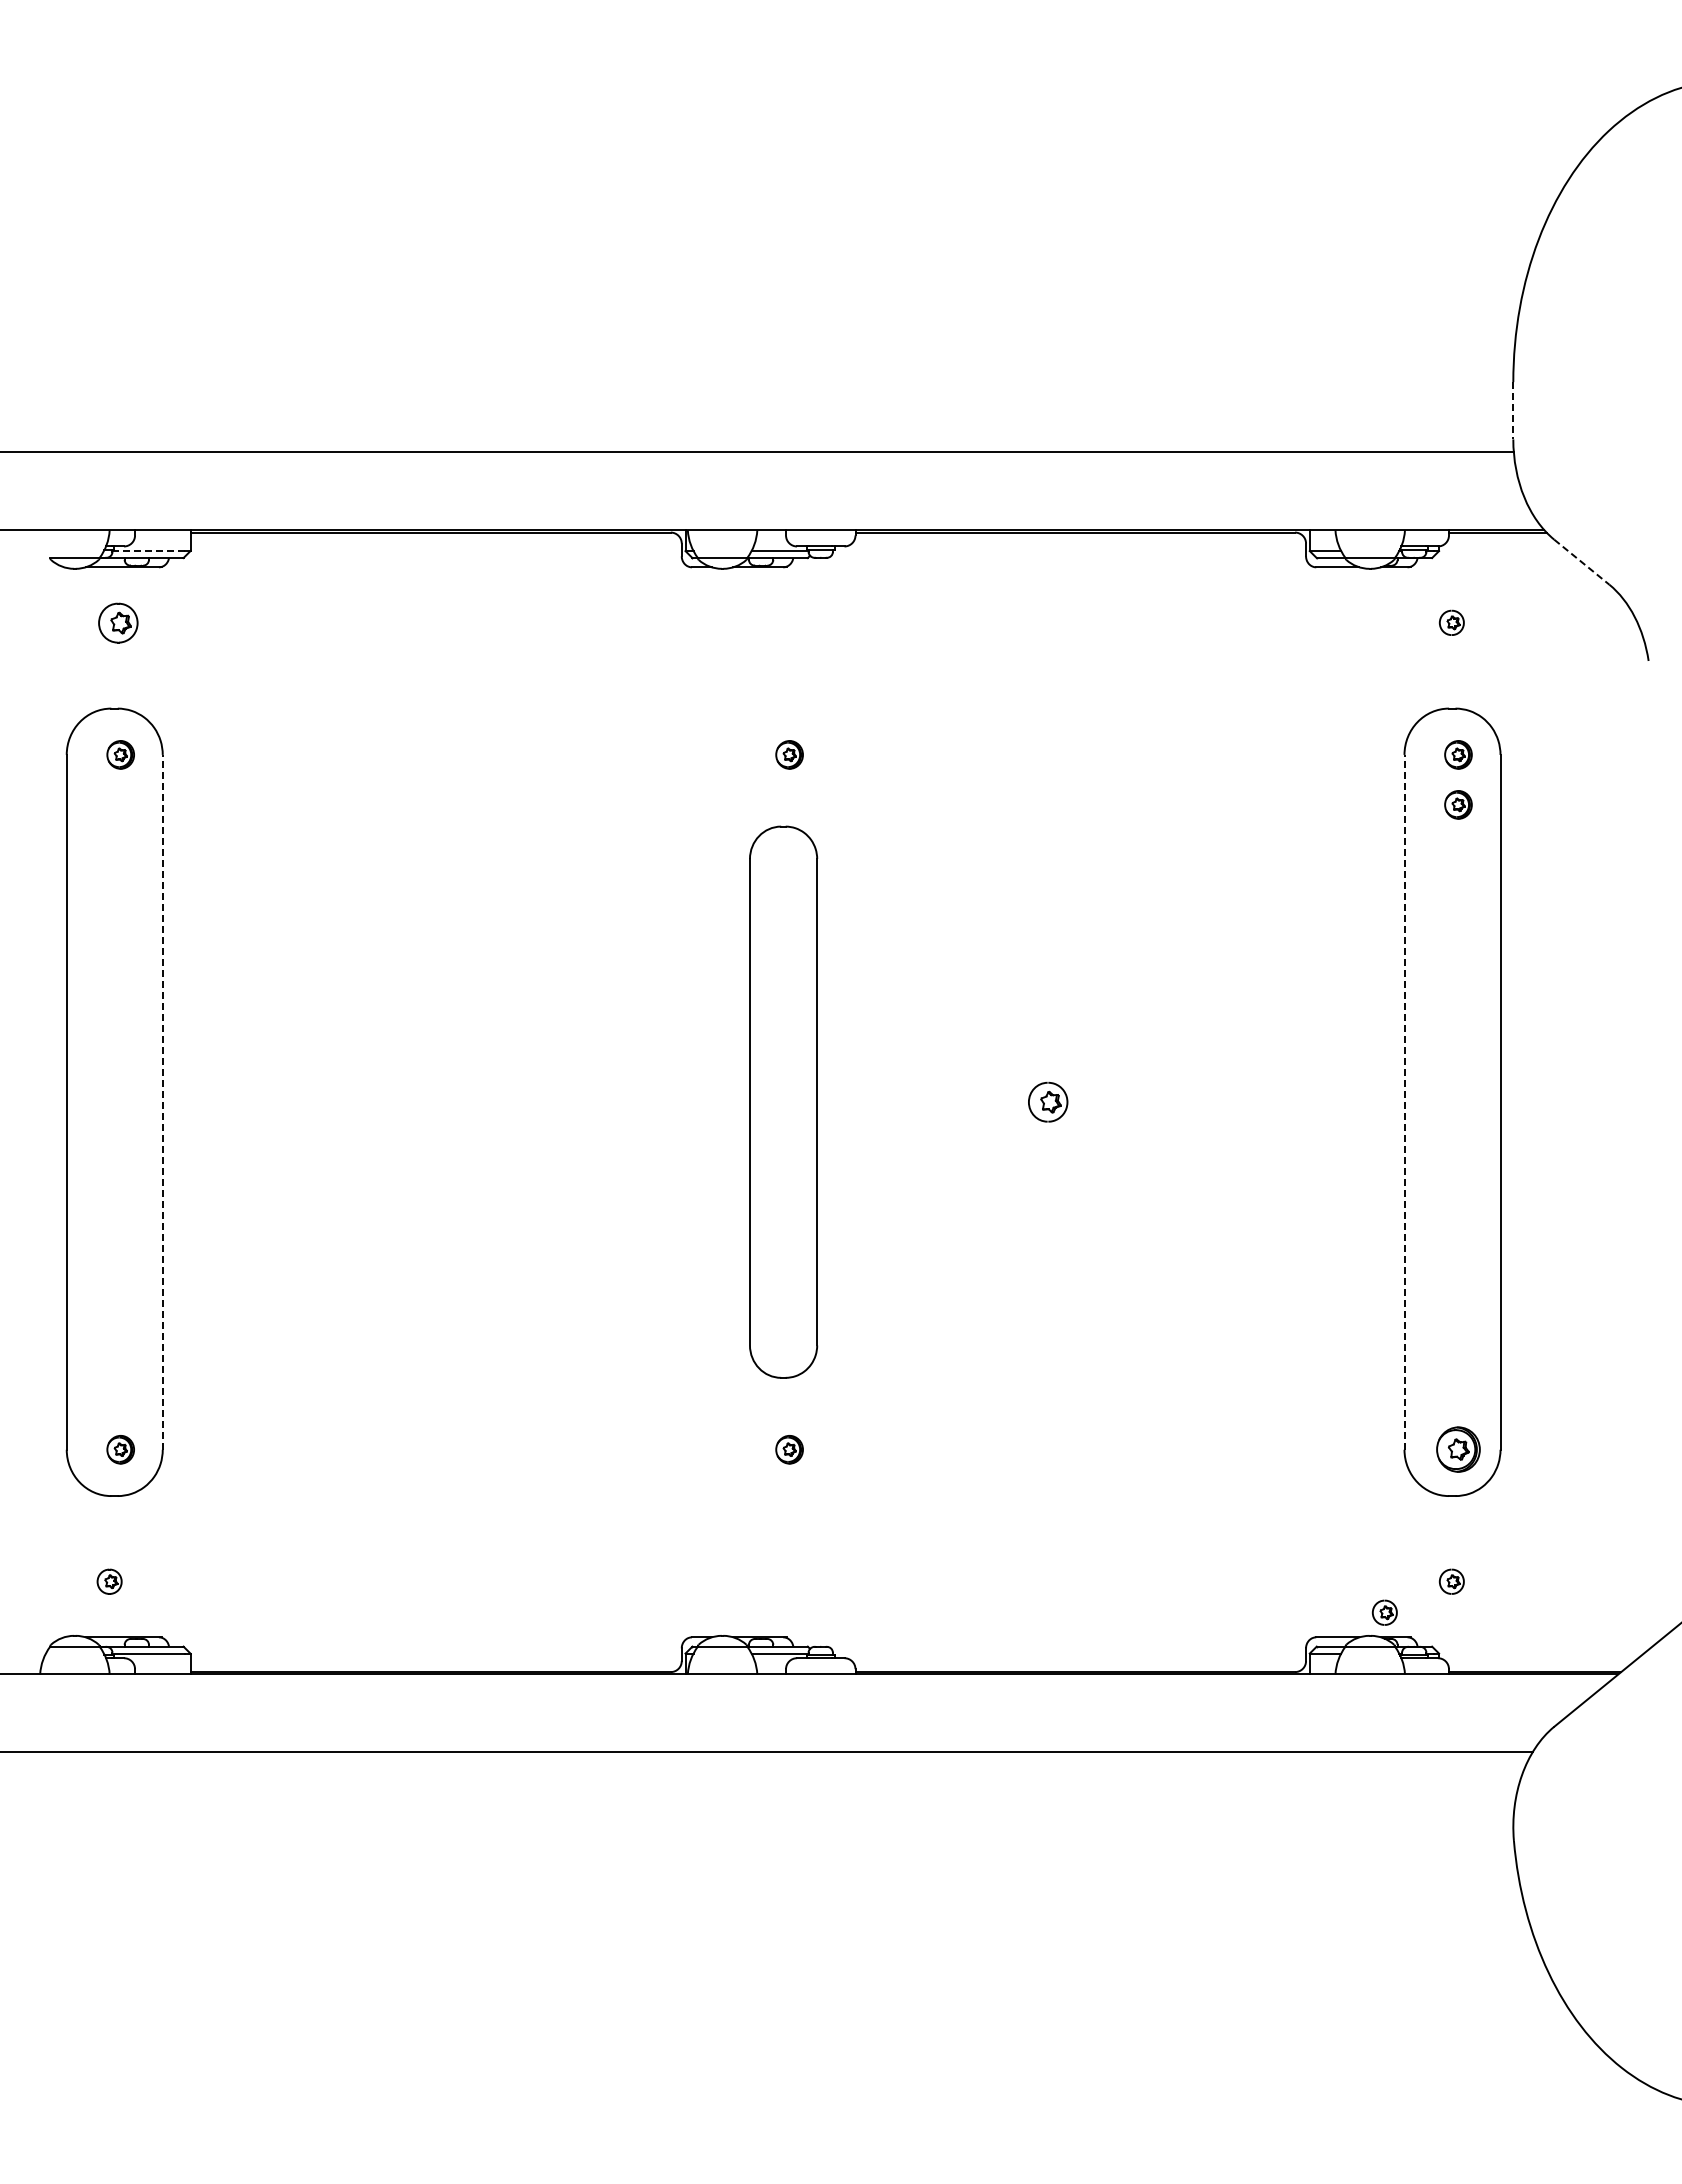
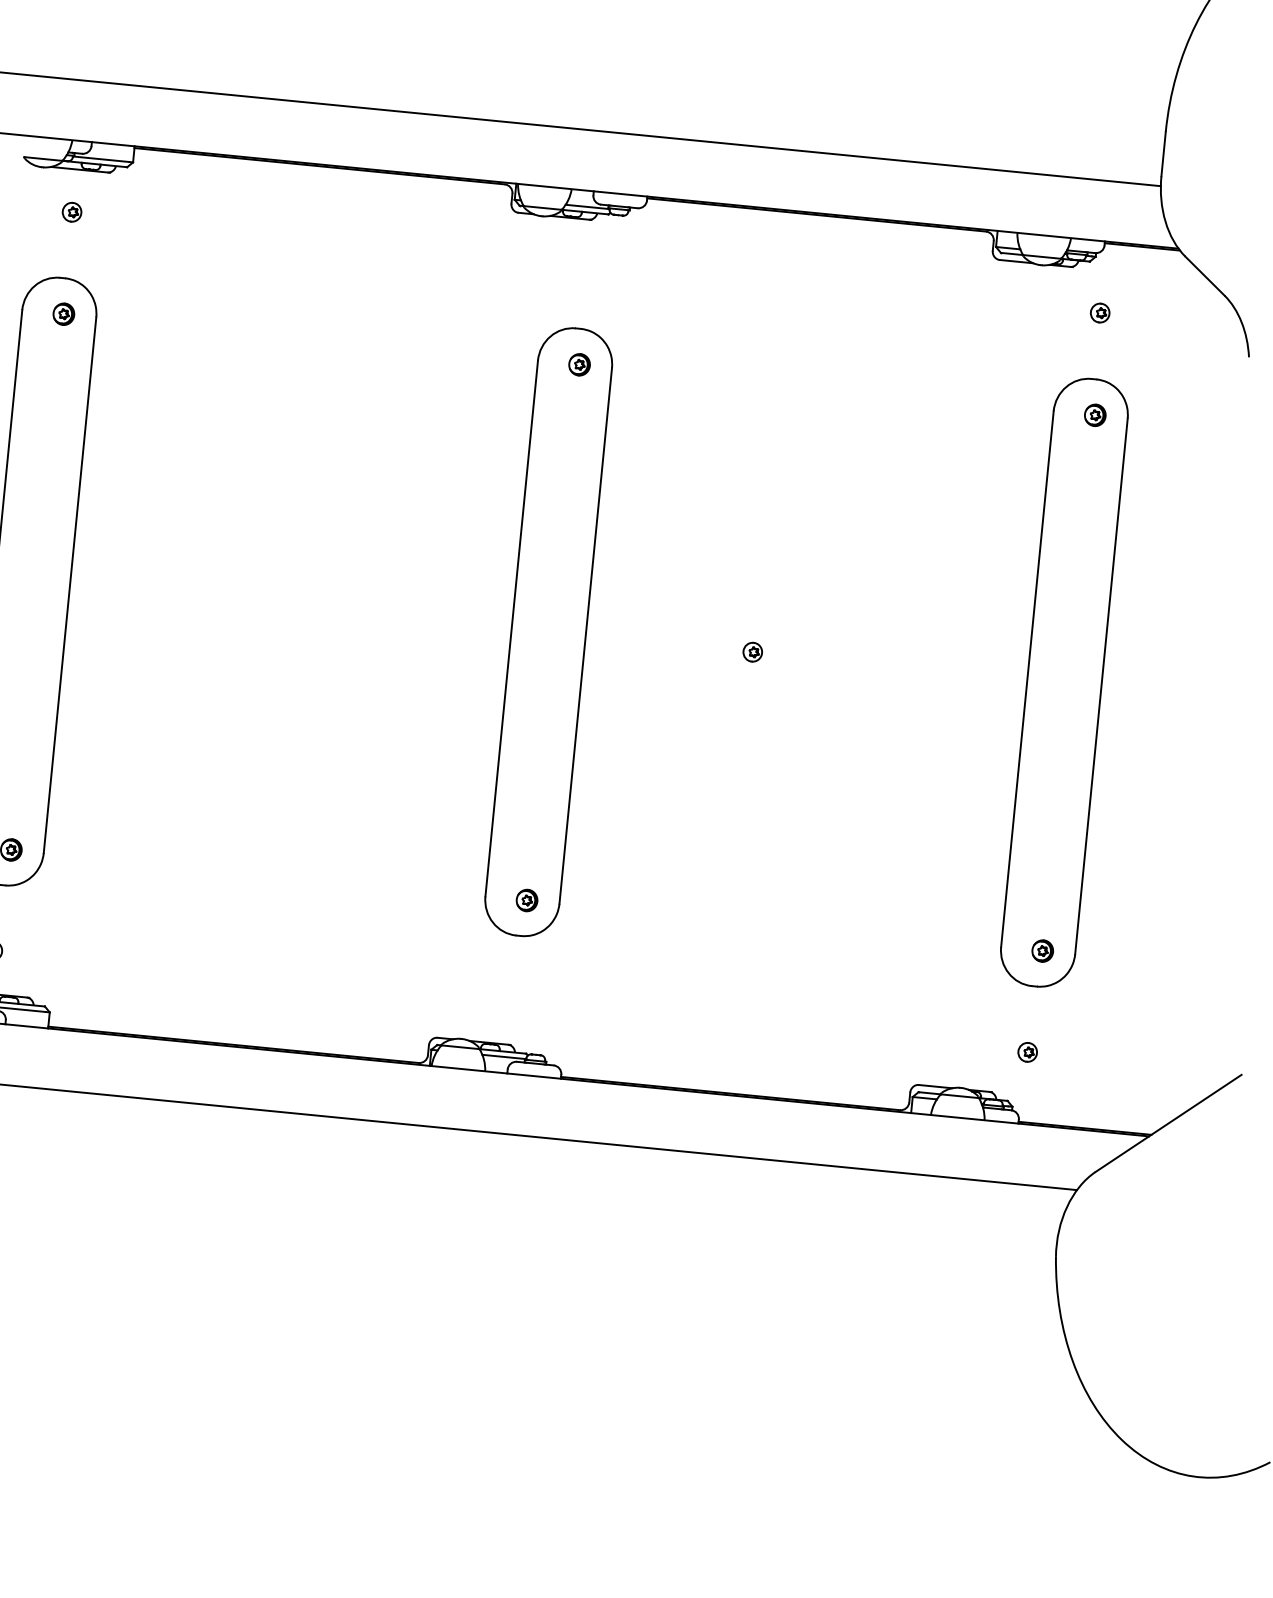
line: (1513, 410) -> (1163, 153), dashed -> solid
line: (148, 551) -> (100, 159), dashed -> solid
line: (1581, 562) -> (1204, 276), dashed -> solid
part: (118, 622) -> (72, 211), size x0.62
part: (1458, 804) -> (1091, 453), removed
line: (162, 1101) -> (69, 584), dashed -> solid
part: (783, 1101) -> (548, 631), size x1.43
line: (1404, 1101) -> (1027, 678), dashed -> solid
part: (1048, 1102) -> (752, 652), size x0.62
part: (1458, 1449) -> (1042, 950), size x0.62
part: (1384, 1612) -> (973, 1070), removed

